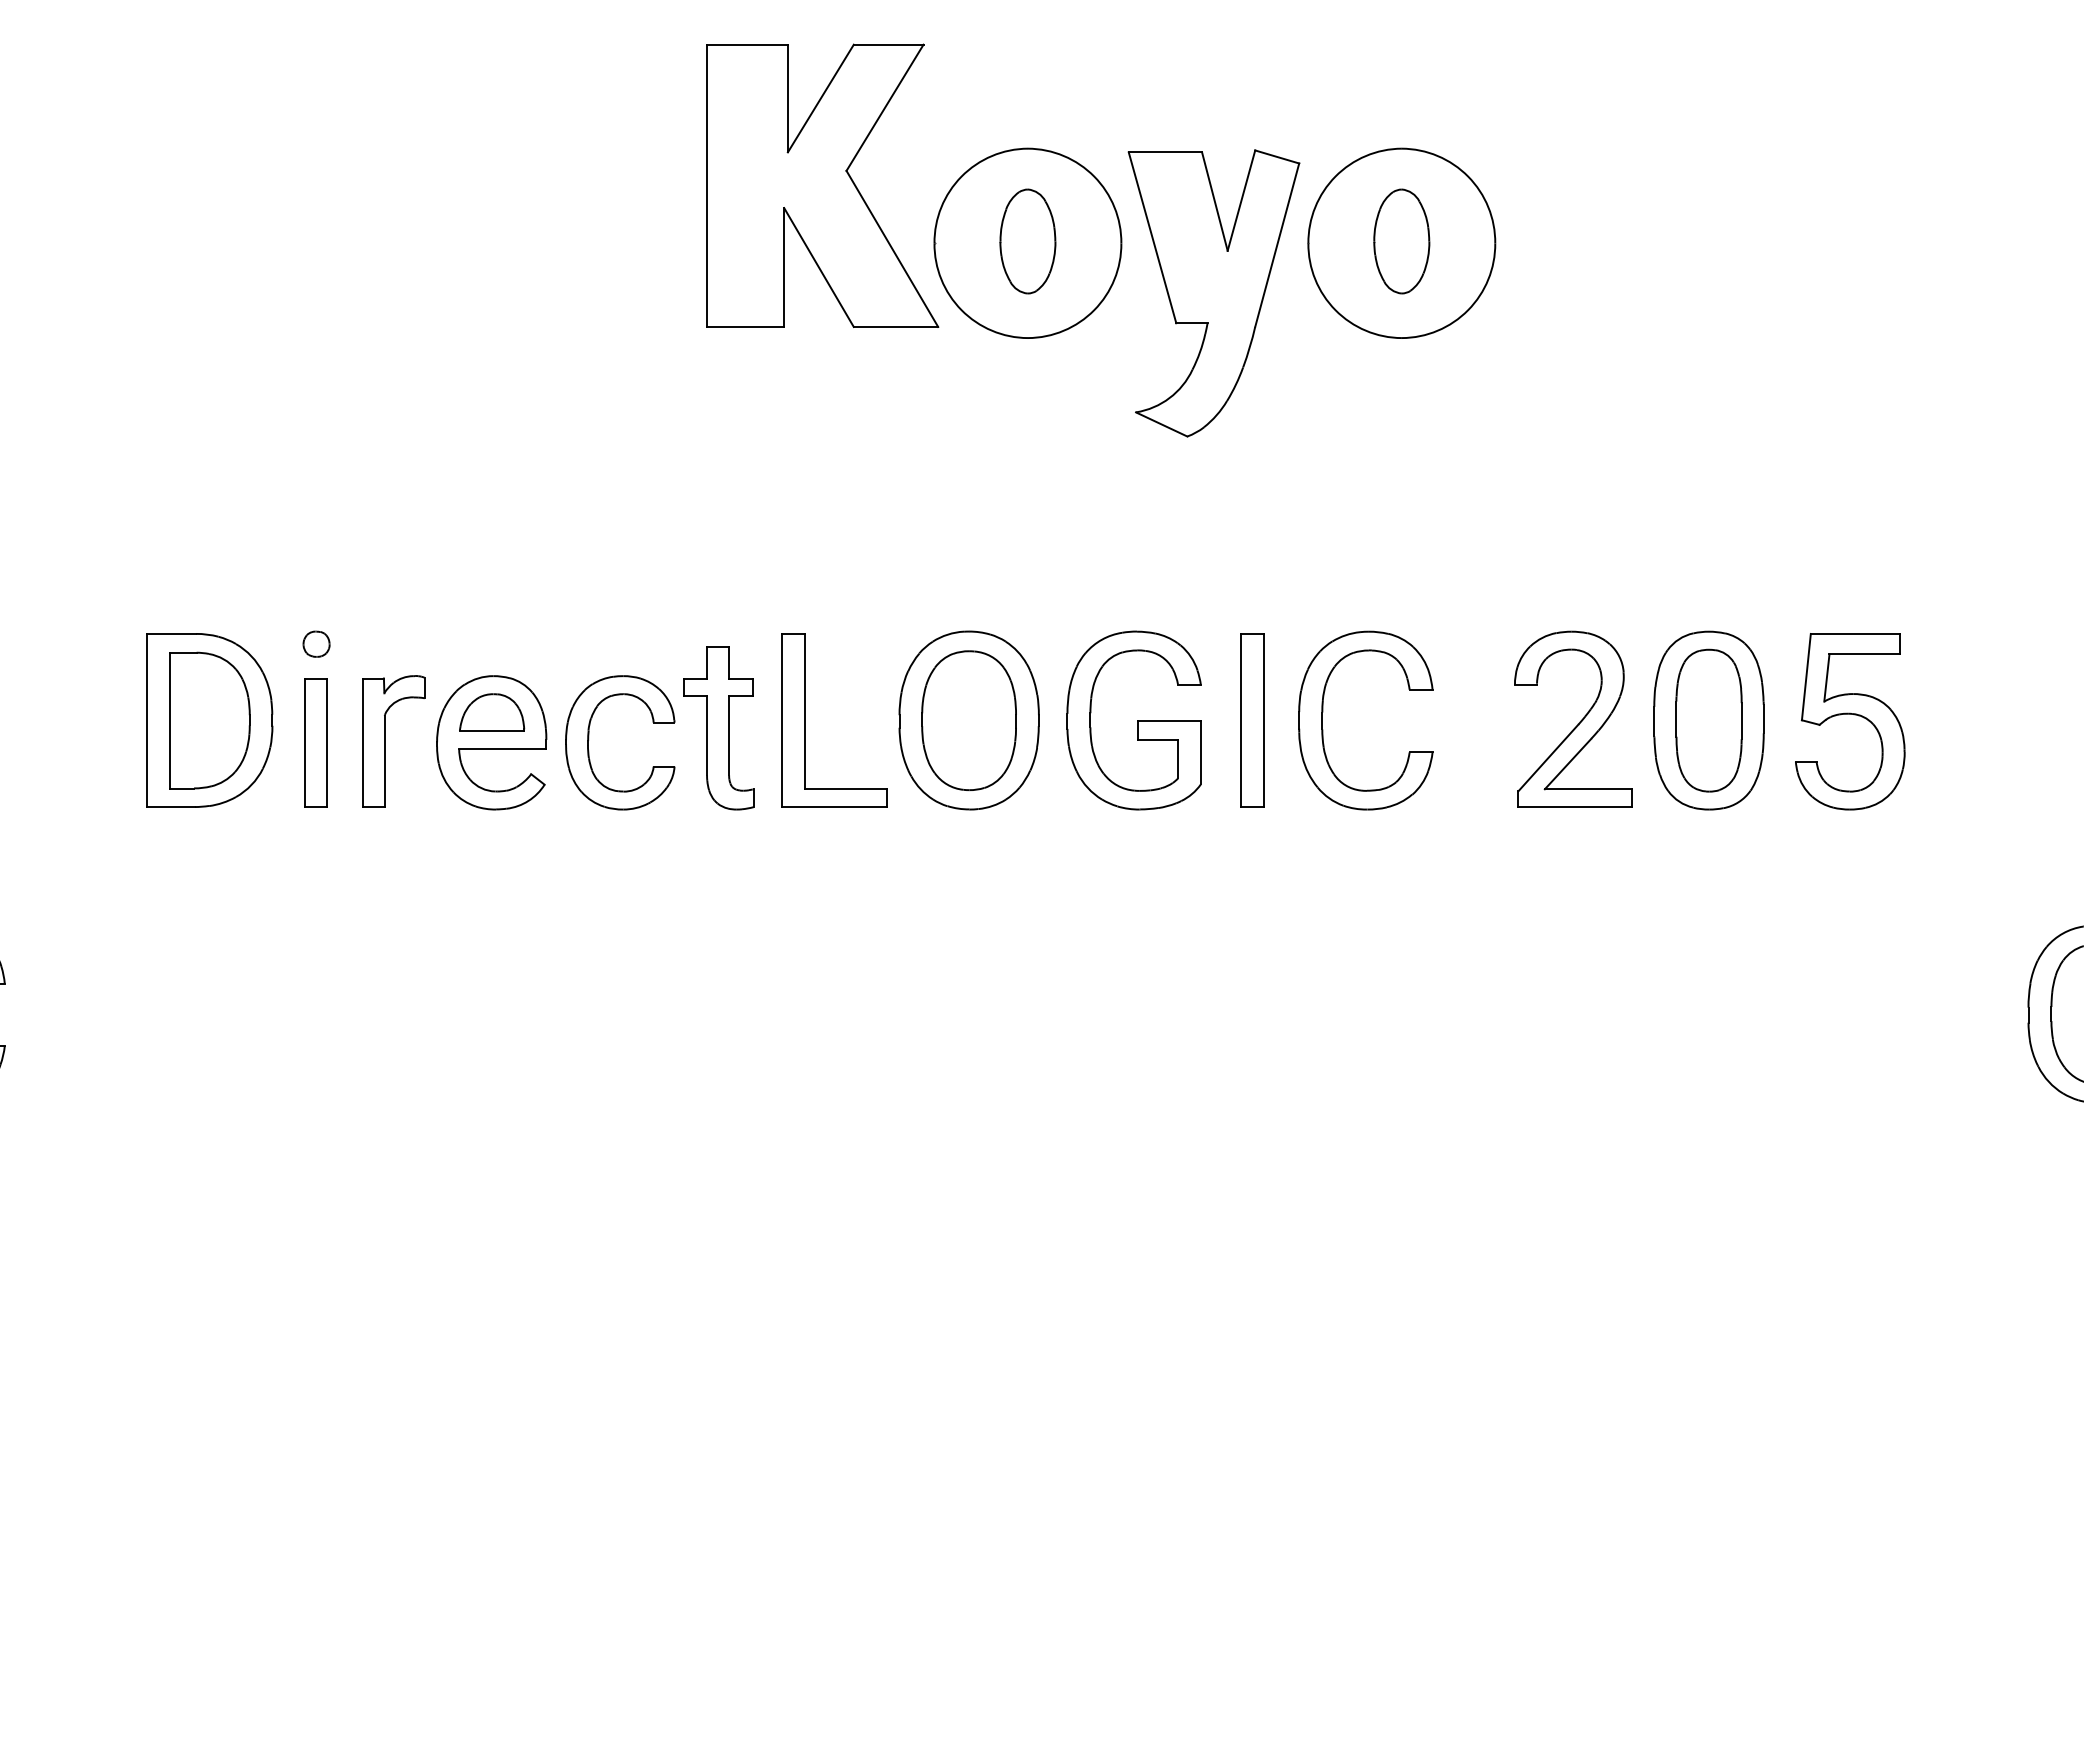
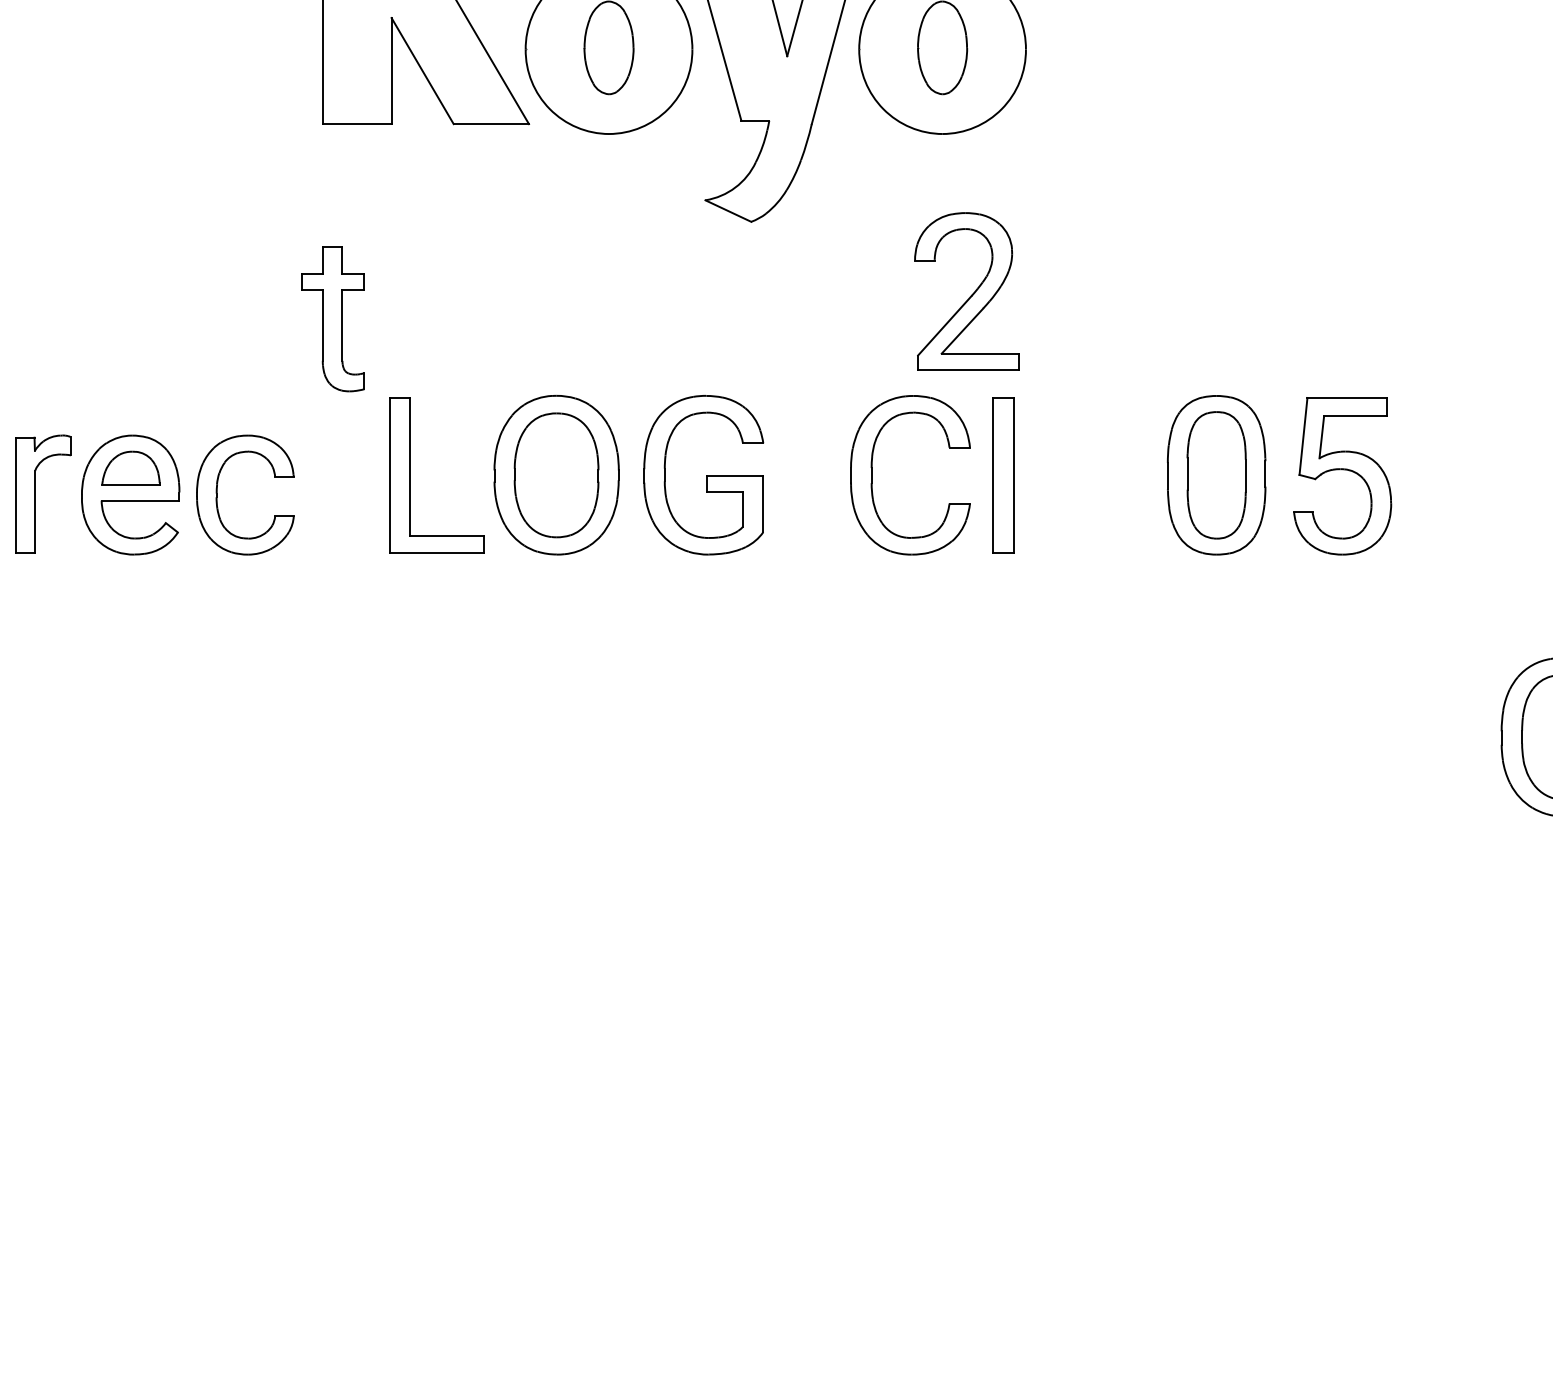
part: (1252, 720) -> (1003, 475), moved
part: (1579, 721) -> (972, 293), moved
part: (718, 728) -> (333, 319), moved

